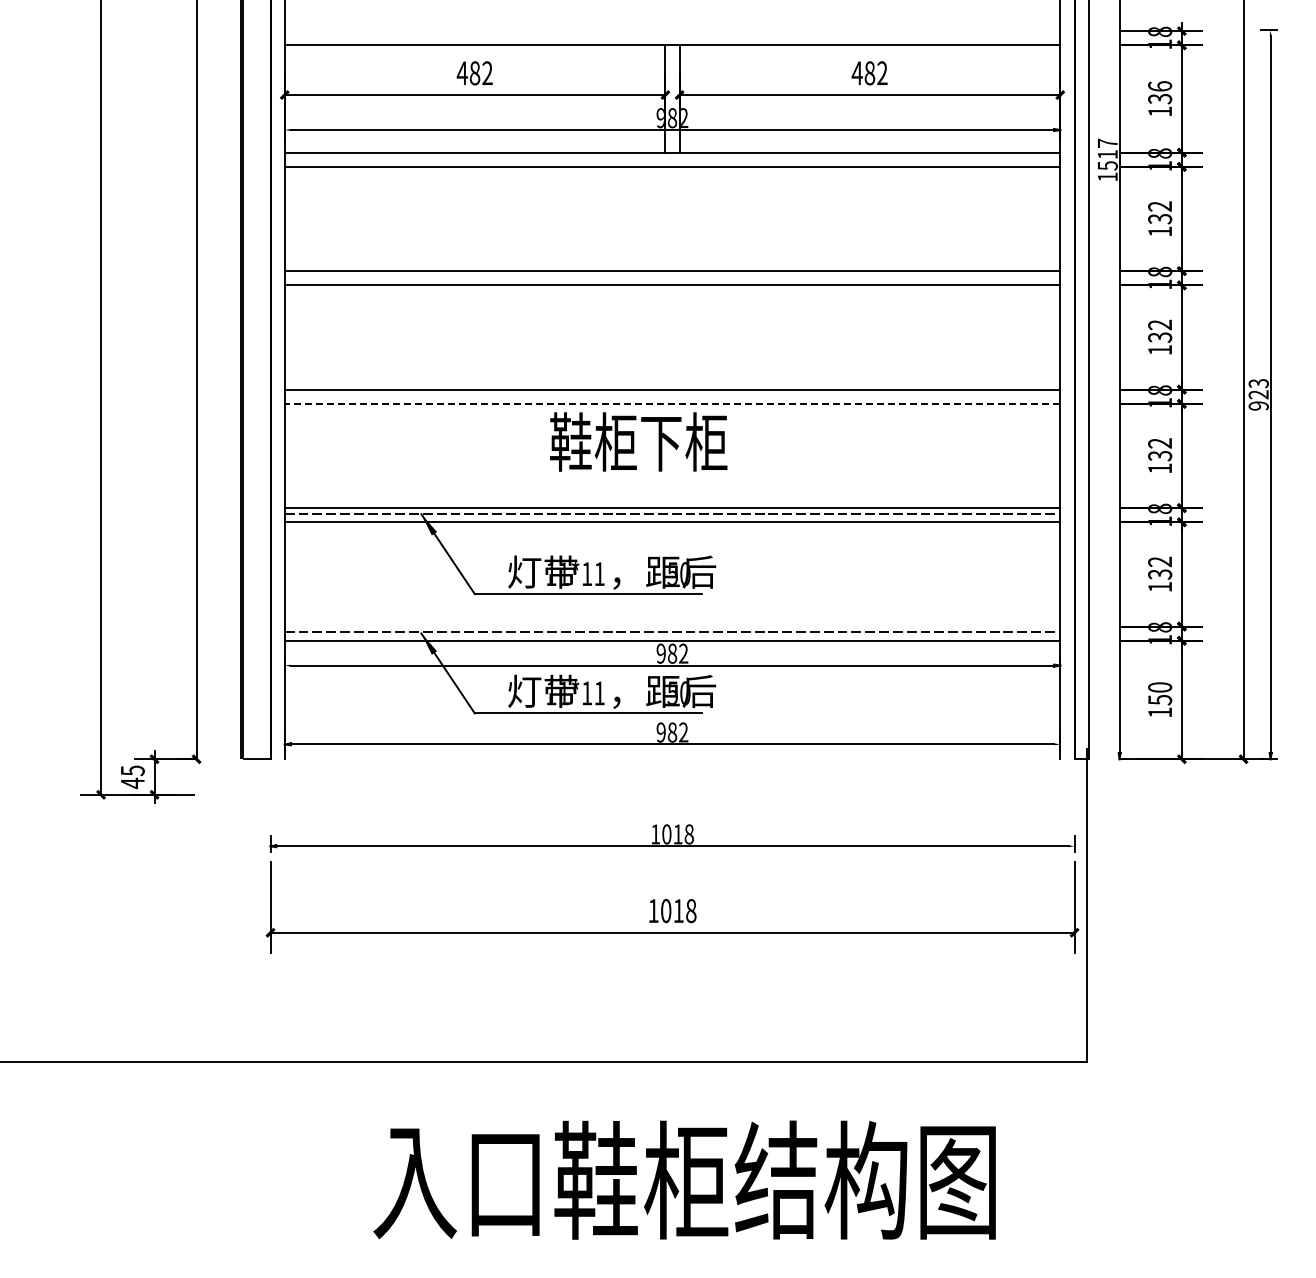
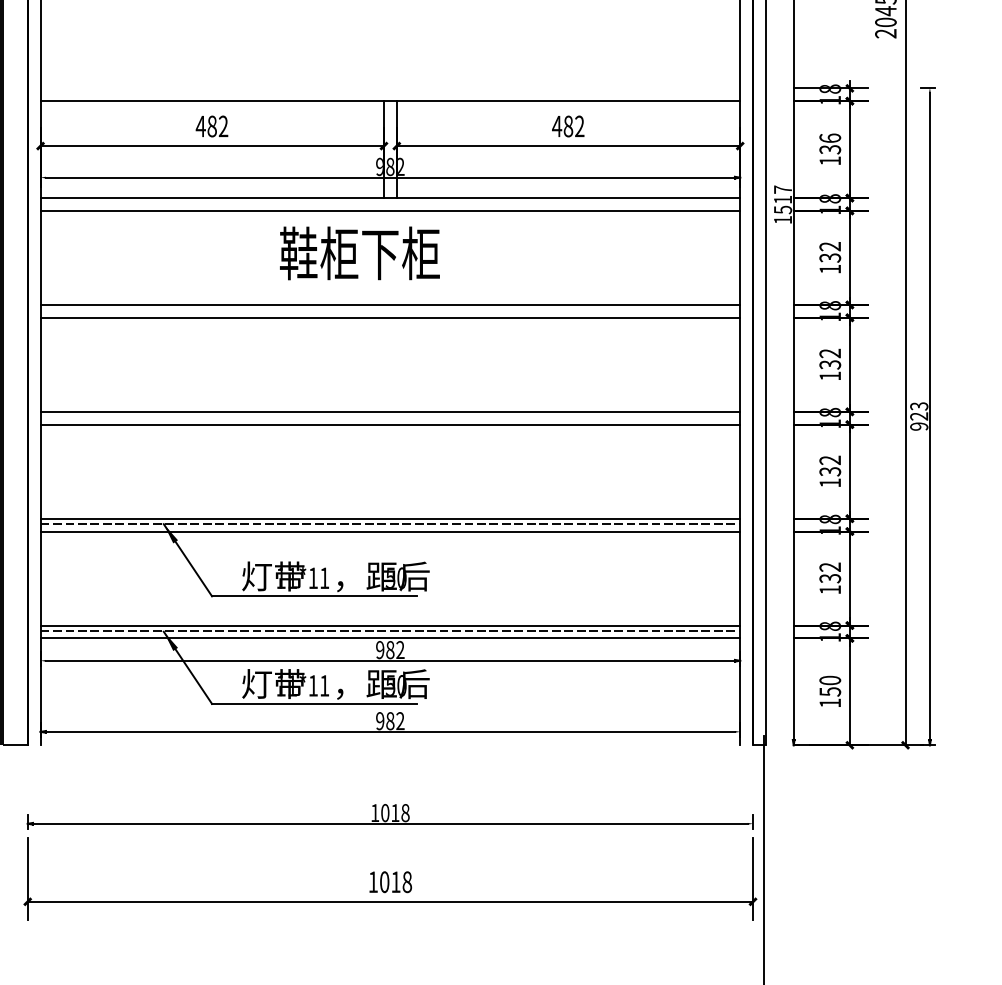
line: (672, 403) -> (390, 424), dashed -> solid
text: (638, 441) -> (359, 252), moved
line: (672, 626) -> (390, 625), added

